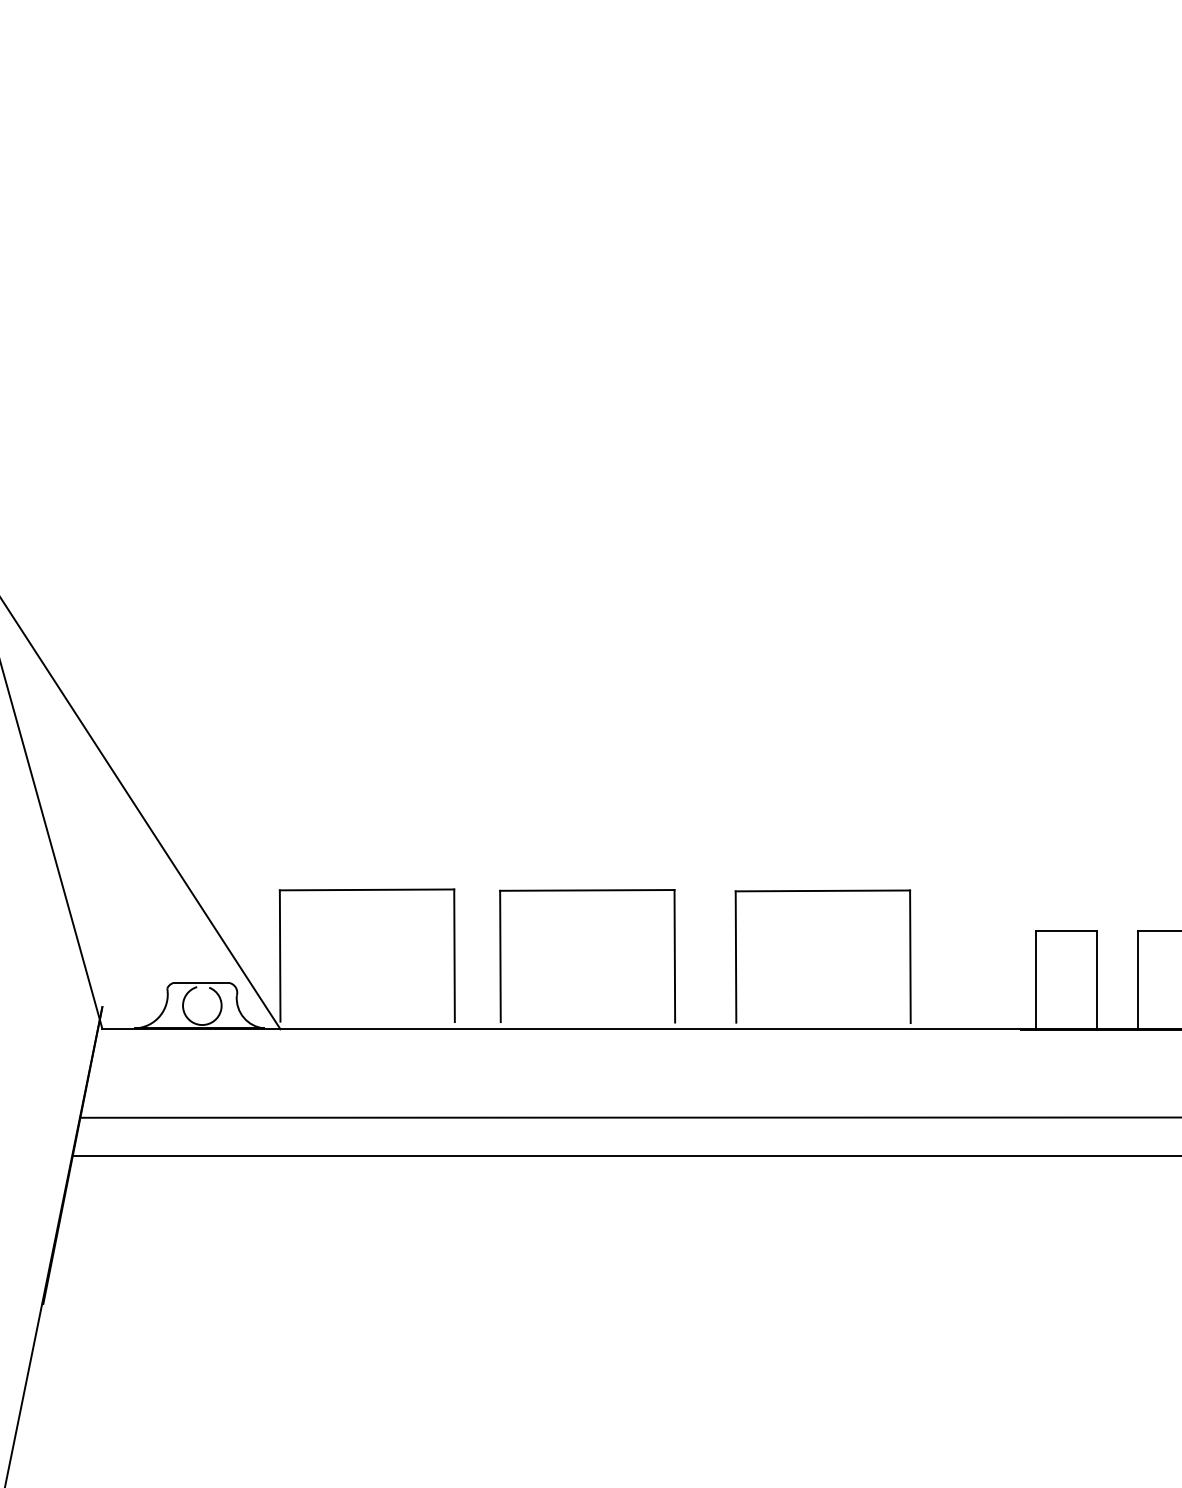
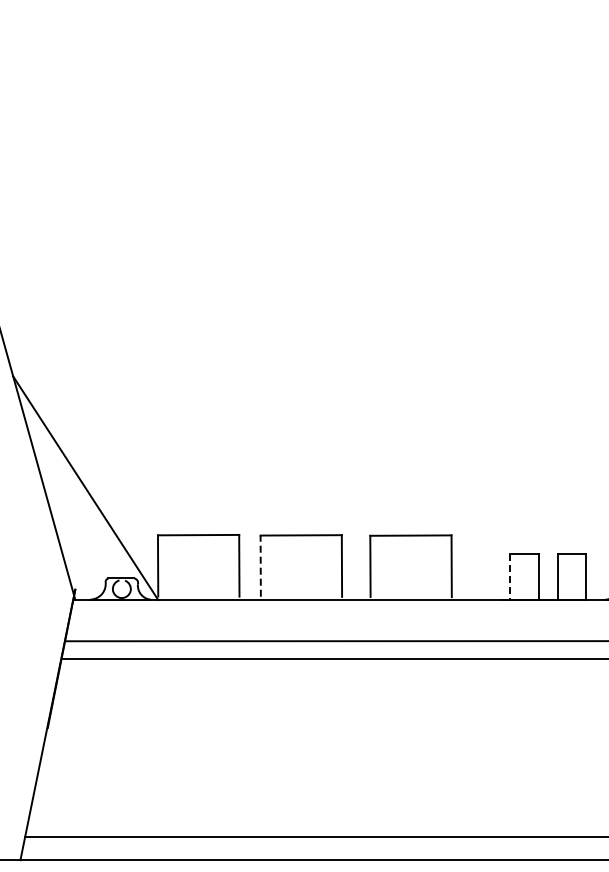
line: (499, 957) -> (260, 566), solid -> dashed
line: (1036, 980) -> (510, 577), solid -> dashed

